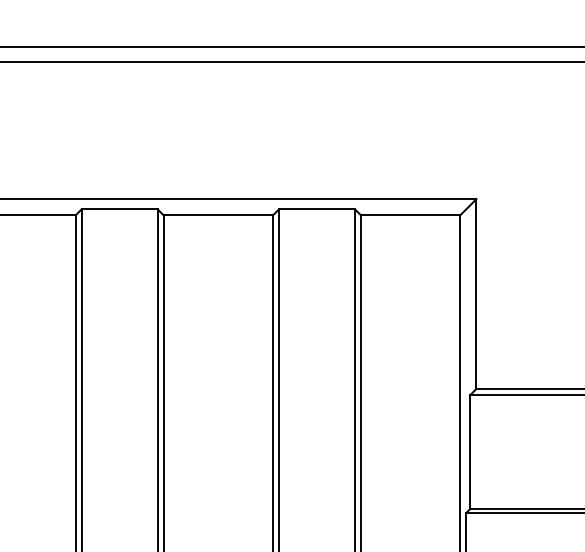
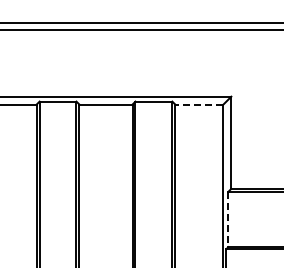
line: (408, 215) -> (198, 104), solid -> dashed
line: (470, 452) -> (228, 219), solid -> dashed

